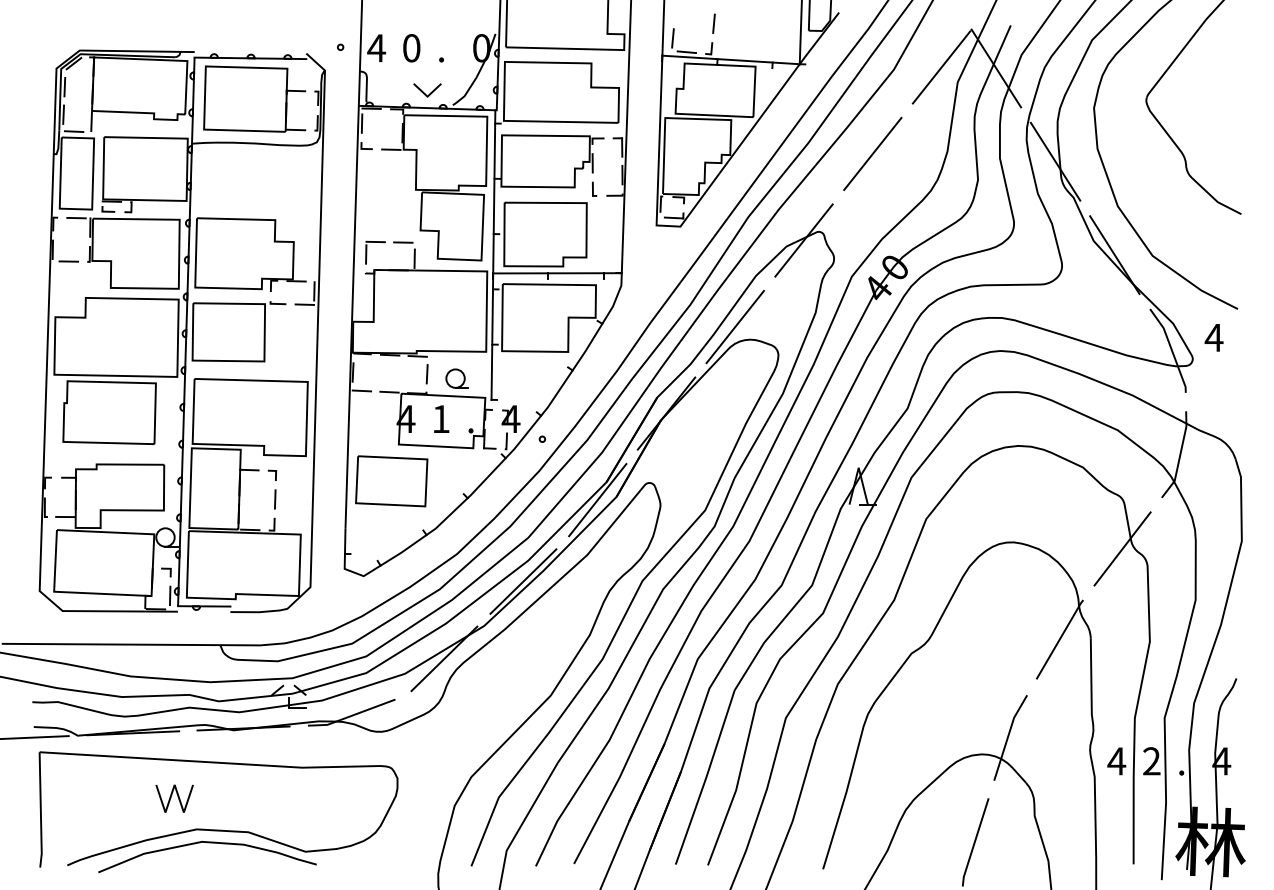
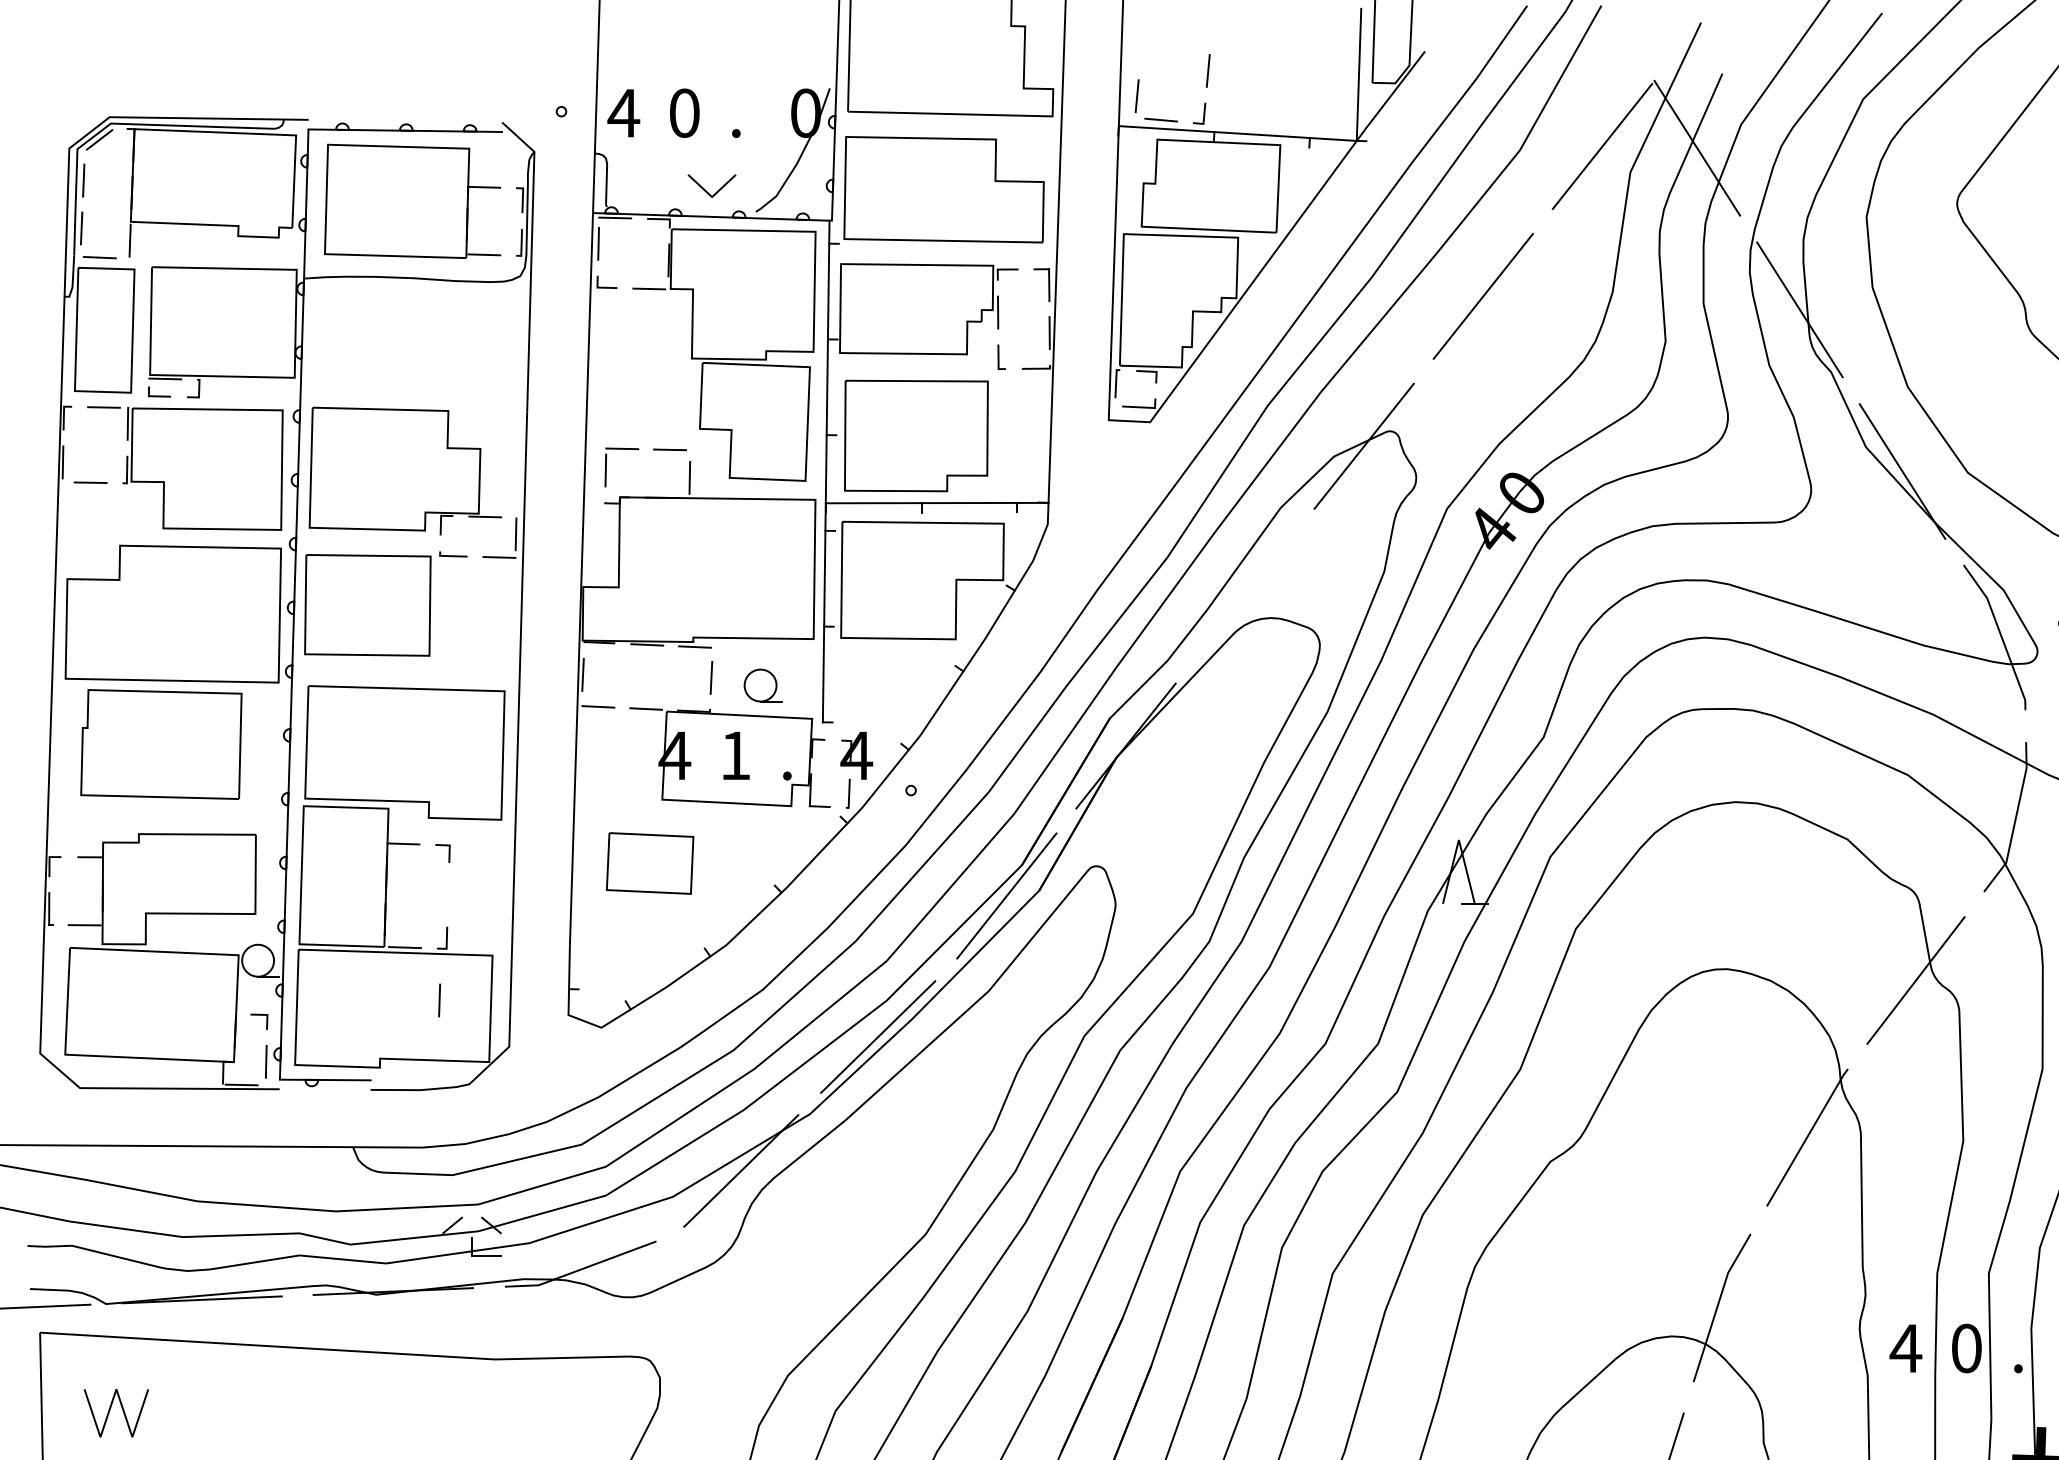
line: (734, 326) -> (1243, 595), removed
part: (391, 481) -> (649, 863), size x0.7
line: (275, 499) -> (440, 1000), moved
text: (1151, 761) -> (1966, 1348), 2 -> 0
line: (171, 798) -> (110, 1412), moved

